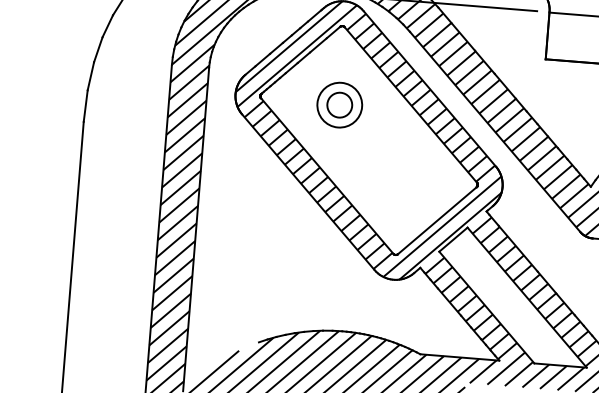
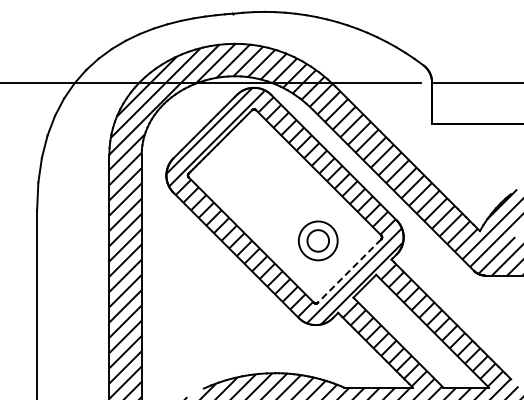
part: (340, 104) -> (318, 240), moved
line: (437, 221) -> (349, 271), solid -> dashed

